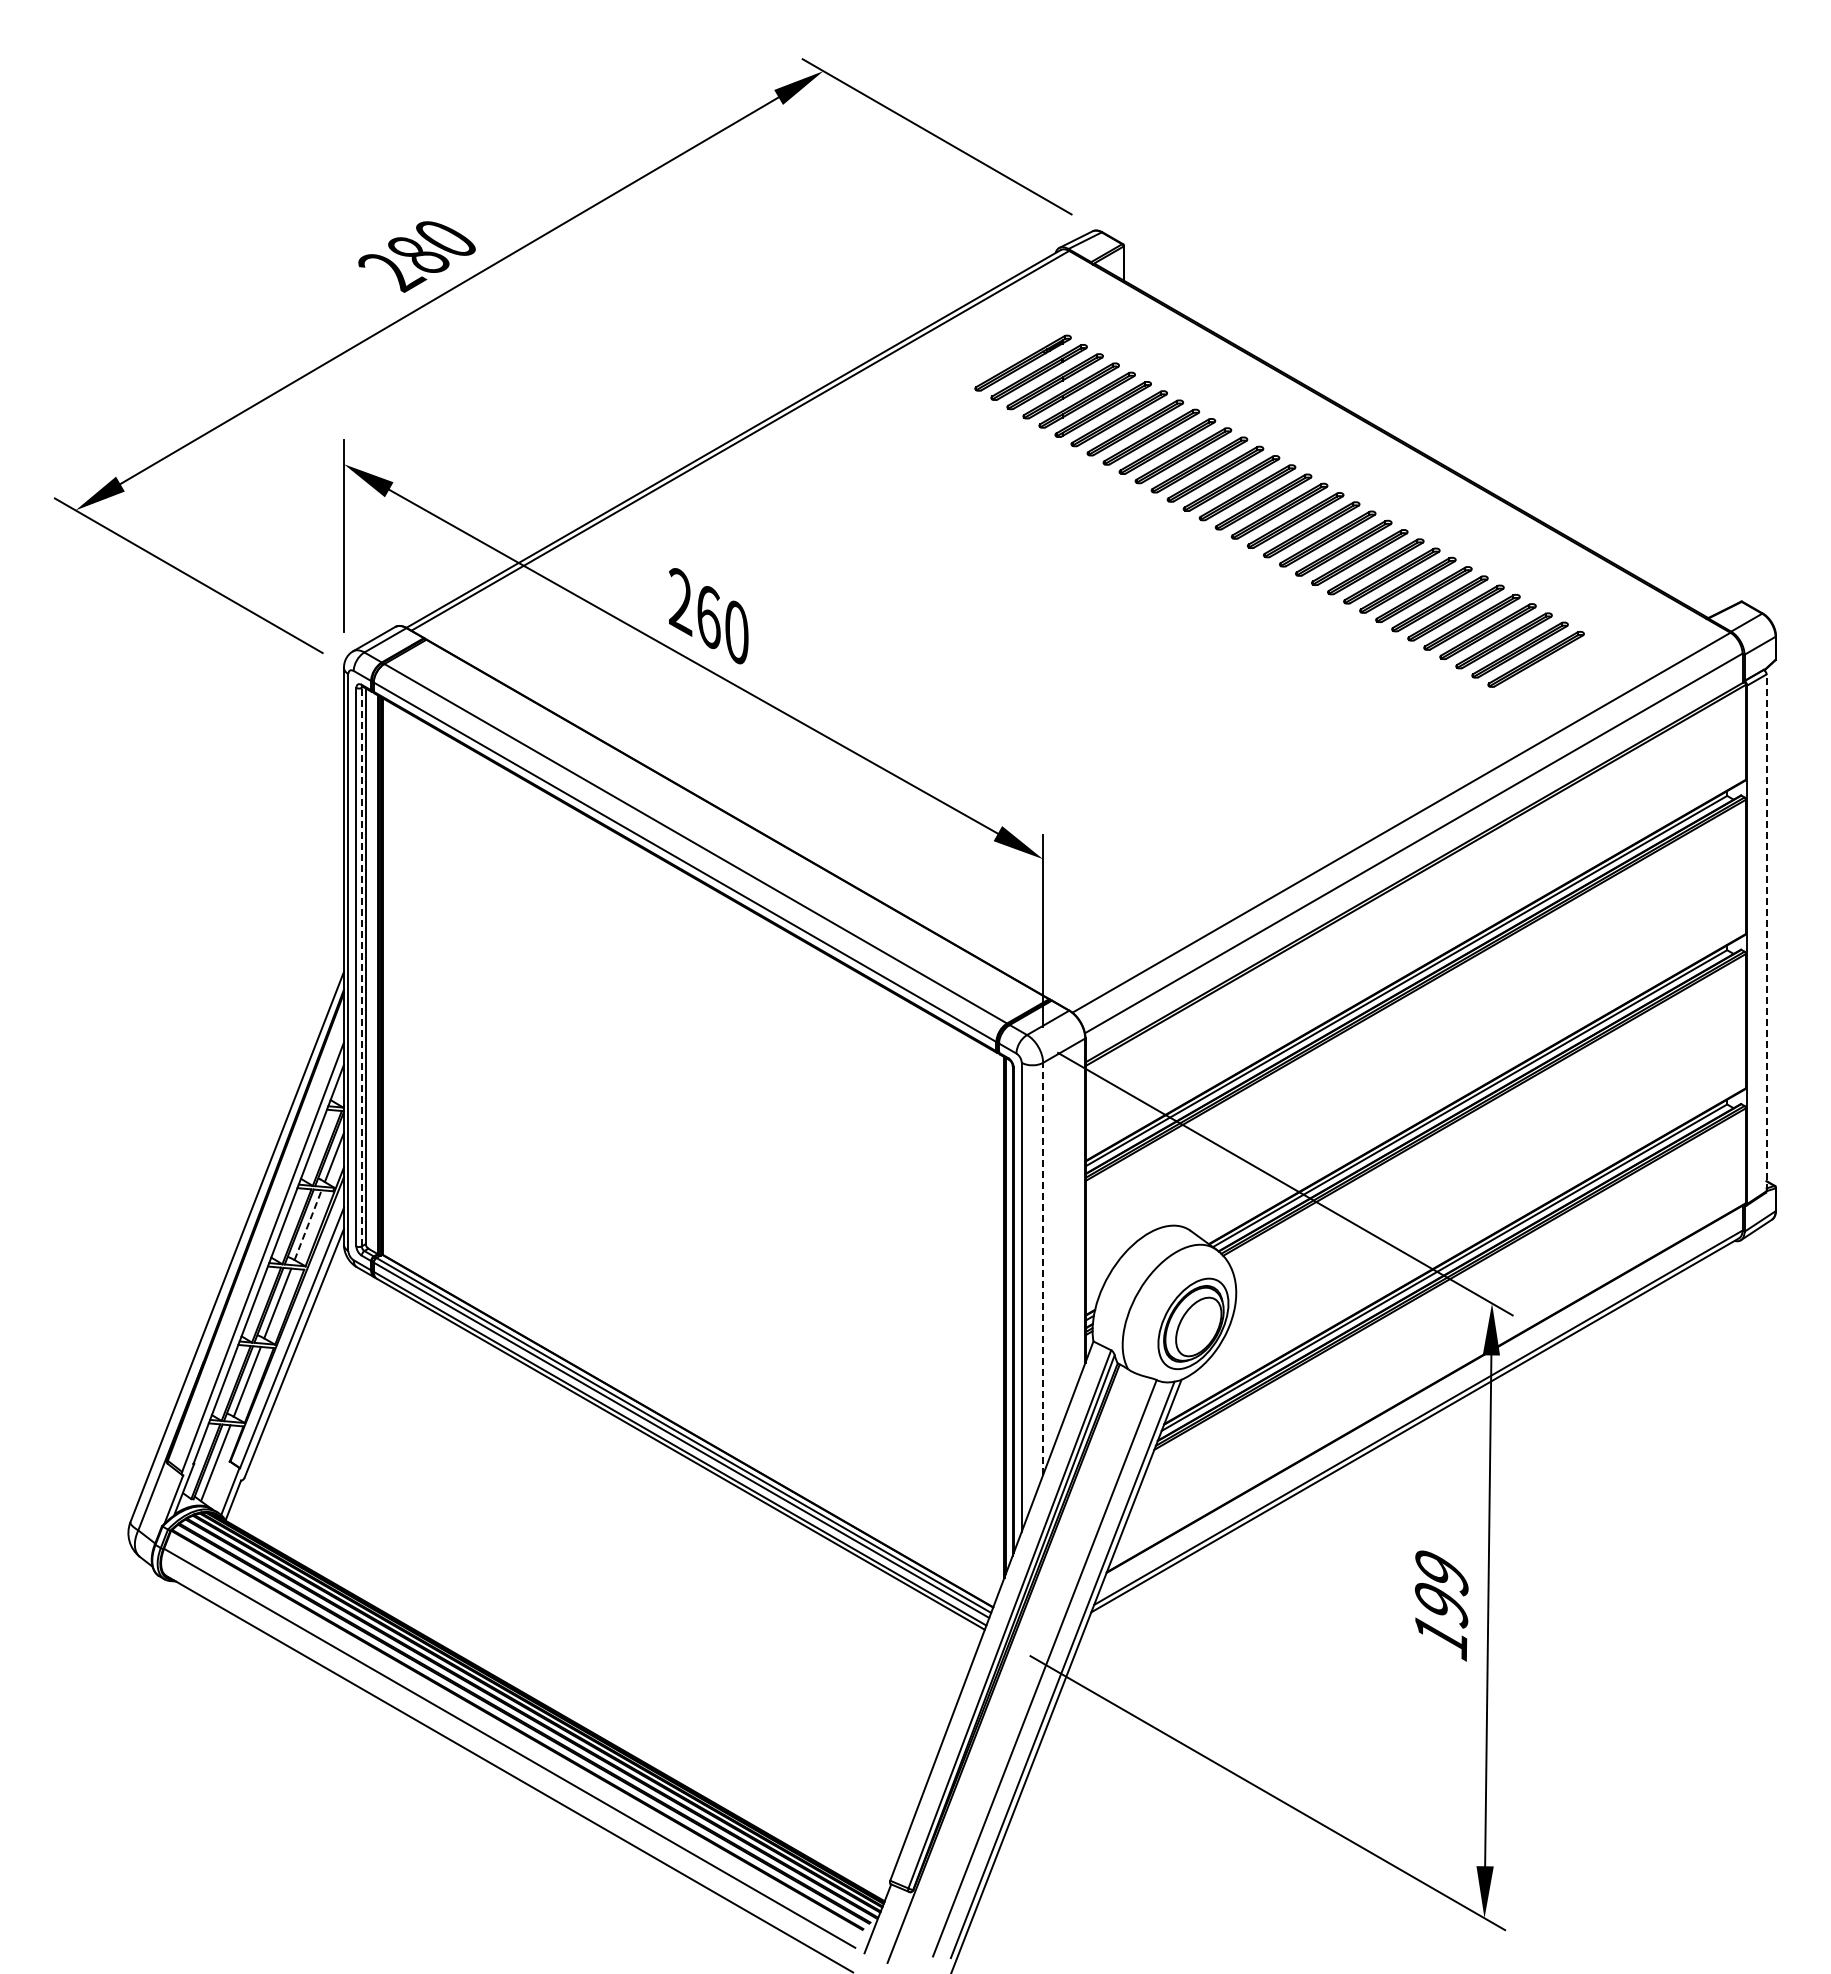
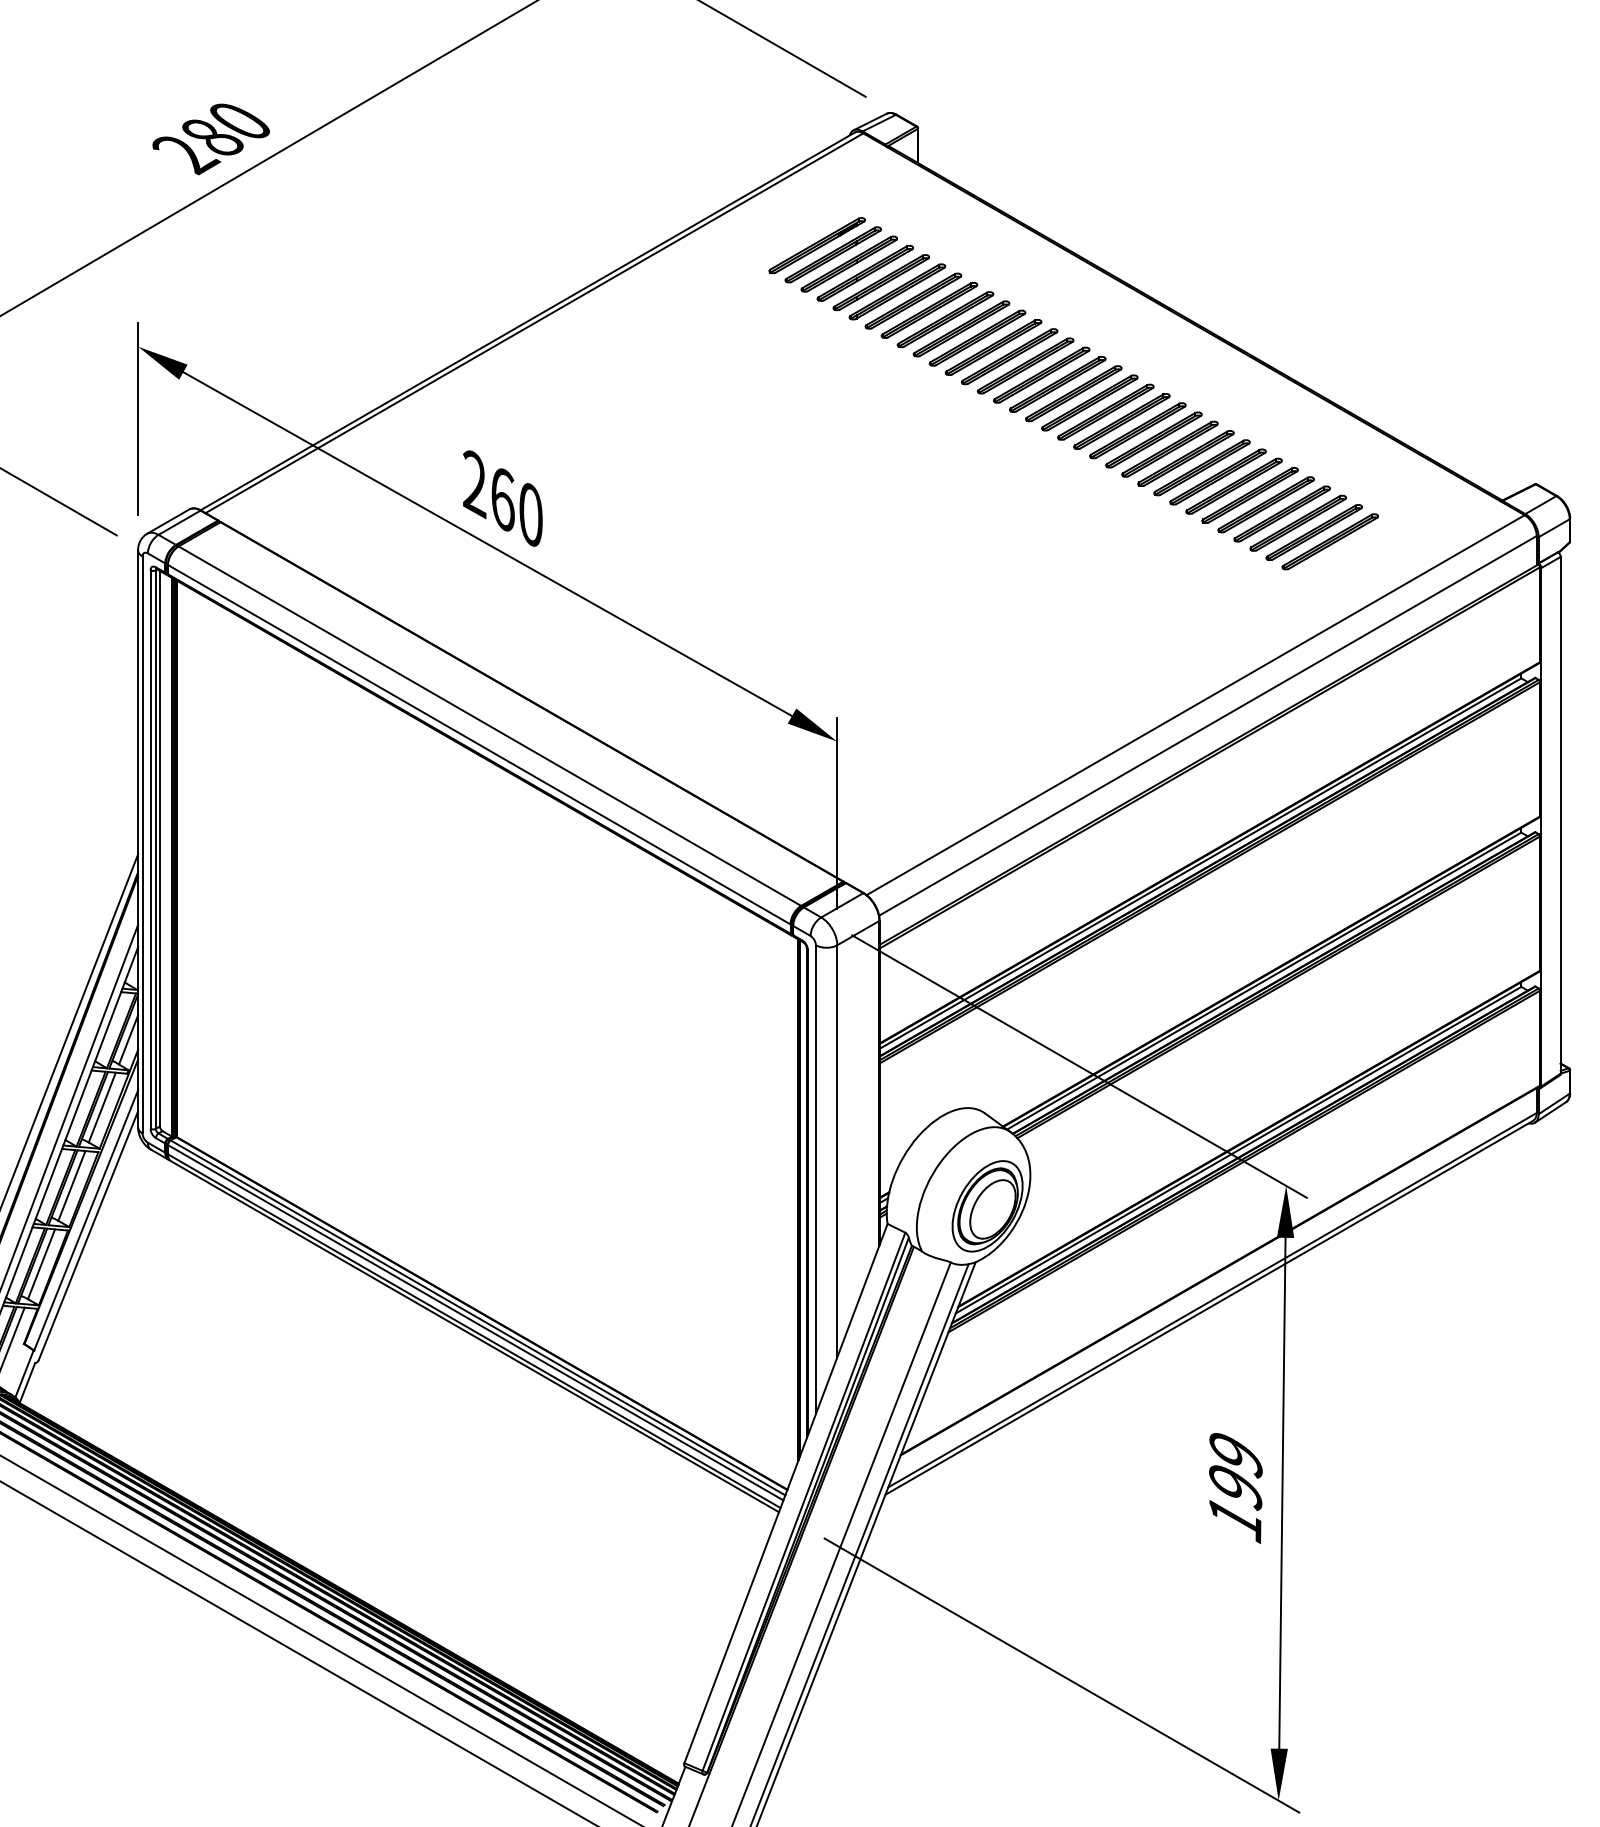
line: (1766, 932) -> (1560, 814), dashed -> solid
line: (361, 966) -> (155, 848), dashed -> solid
line: (308, 1224) -> (102, 1106), dashed -> solid
line: (1043, 1268) -> (837, 1150), dashed -> solid

